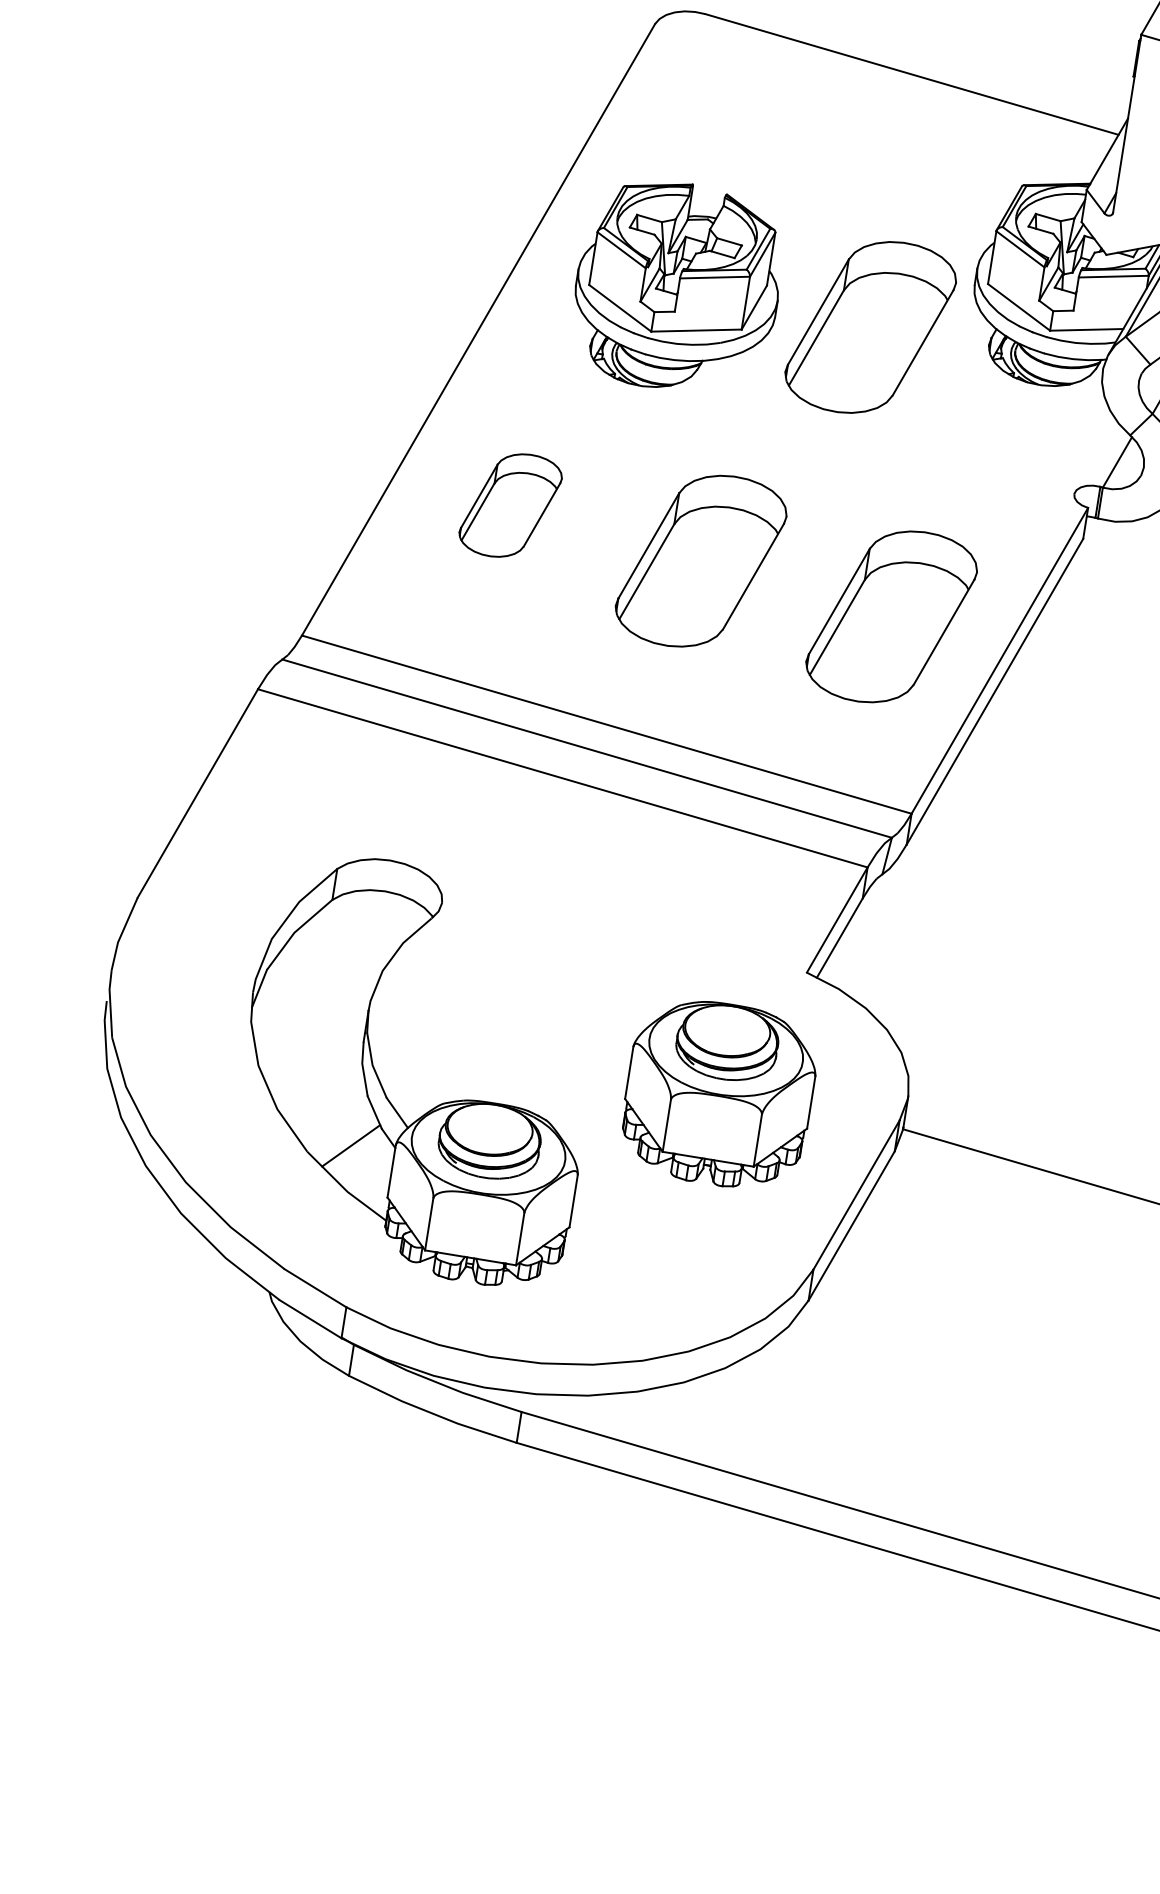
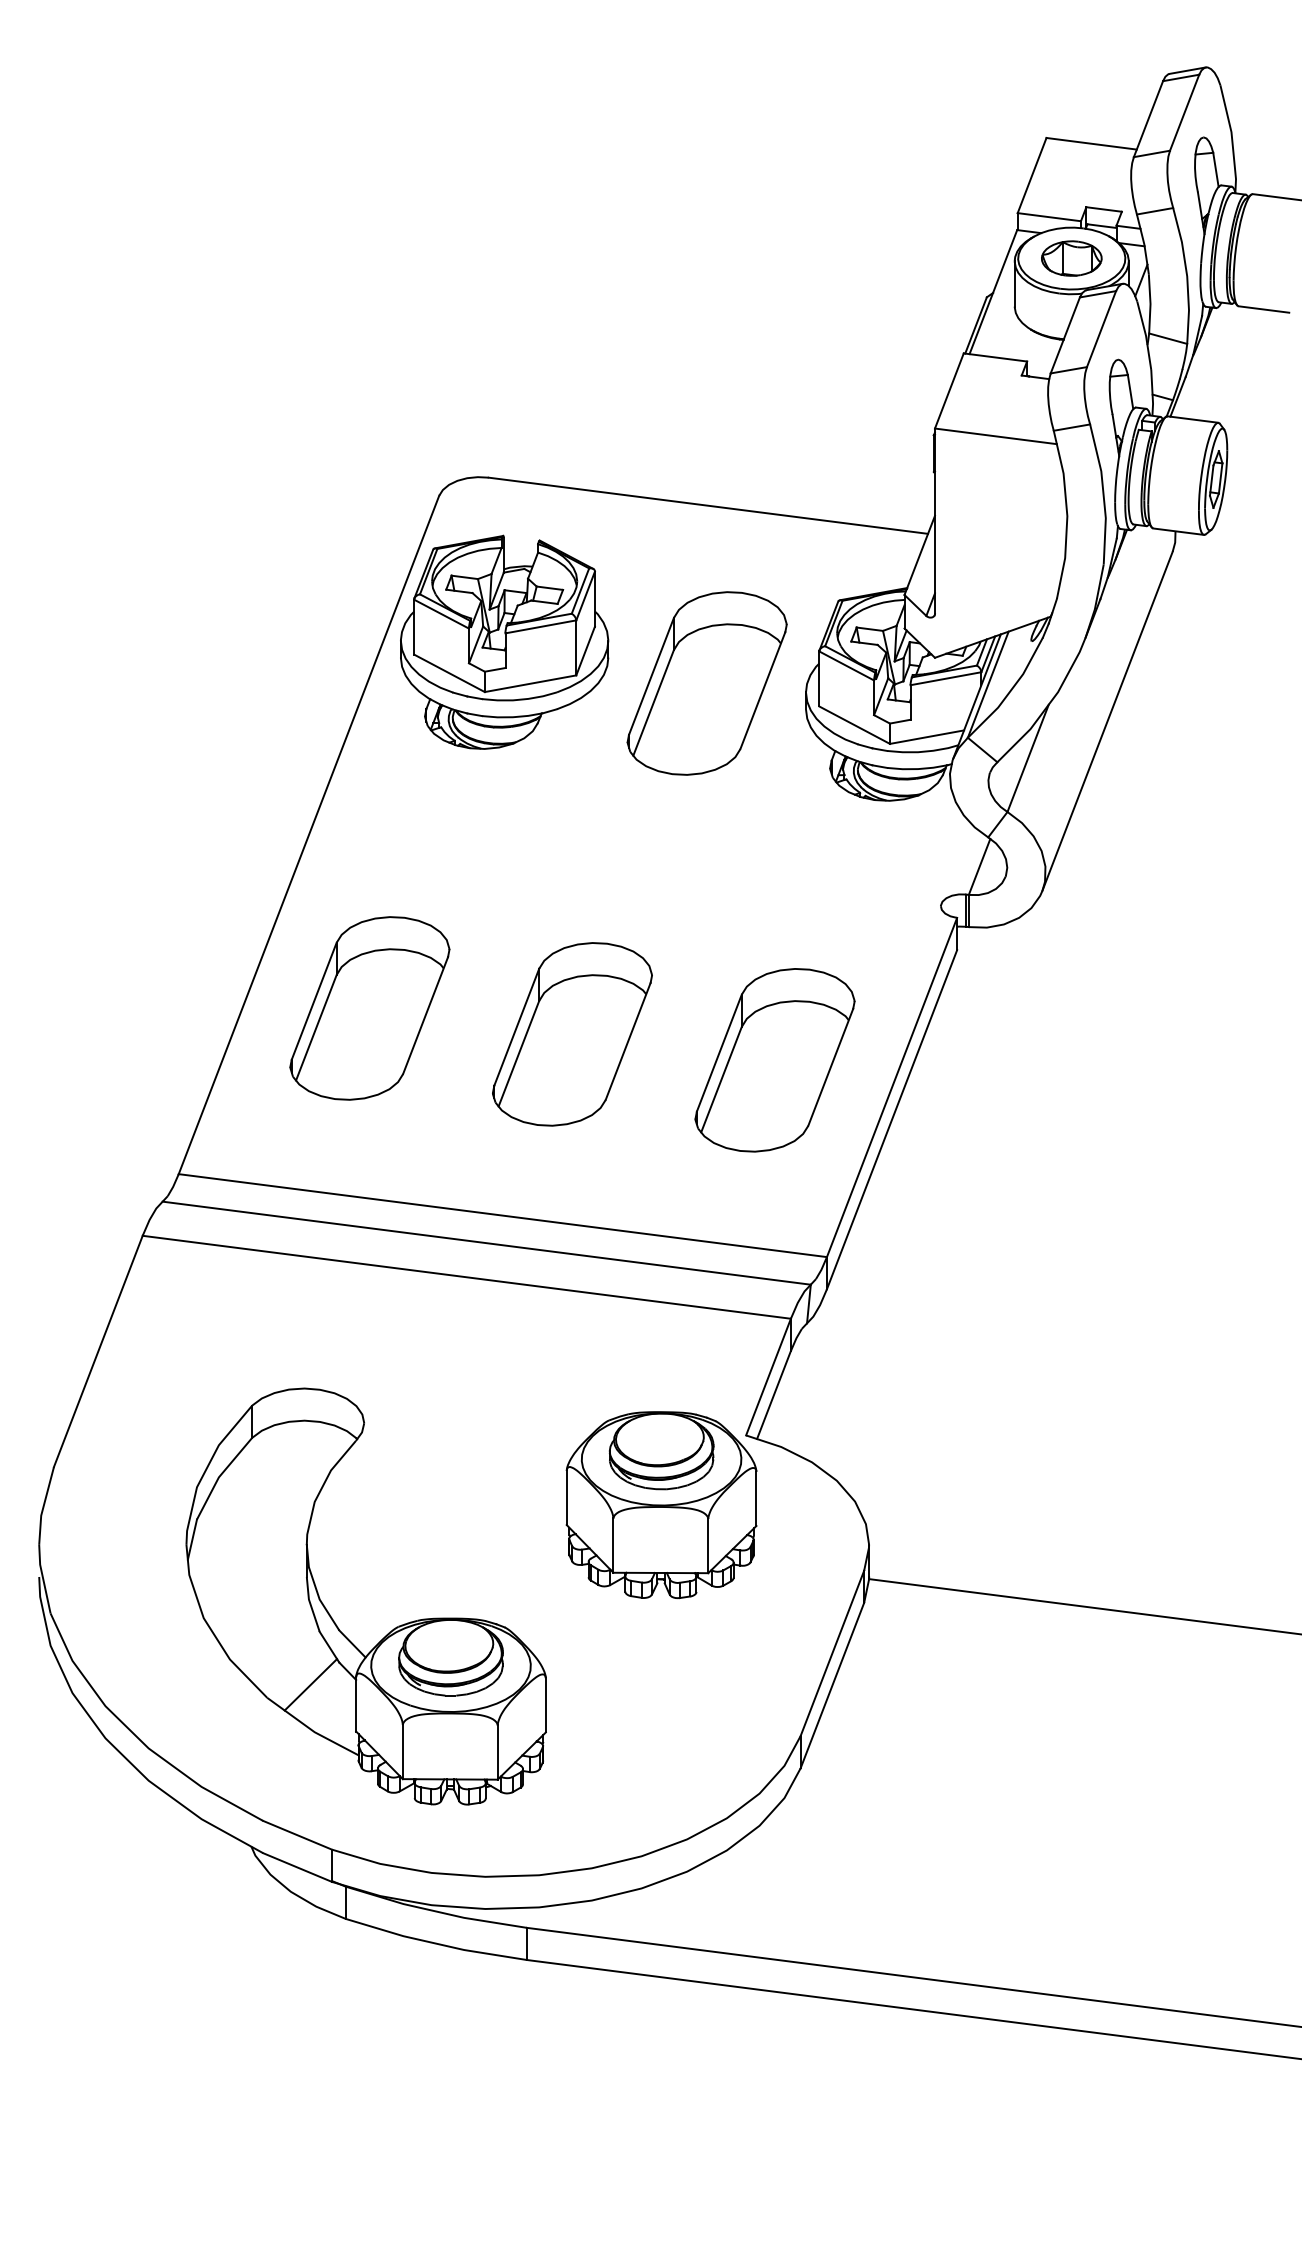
part: (677, 286) -> (504, 641), moved
part: (870, 327) -> (706, 683), moved
part: (510, 505) -> (369, 1008), size x1.67
part: (719, 1094) -> (661, 1505), moved

